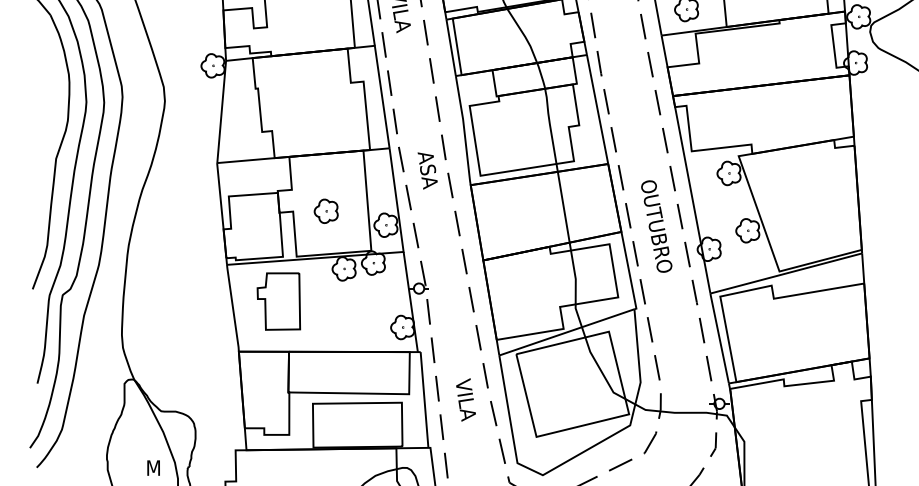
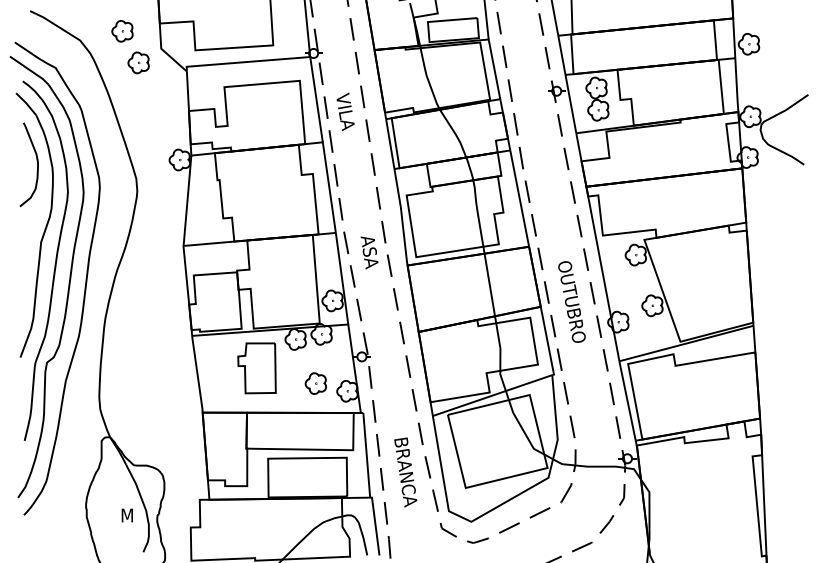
curve: (50, 67) -> (36, 161), added
part: (325, 211) -> (315, 383), moved
part: (278, 301) -> (256, 368), moved
text: (468, 418) -> (405, 471), VILA -> BRANCA

